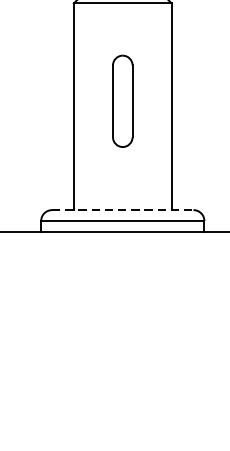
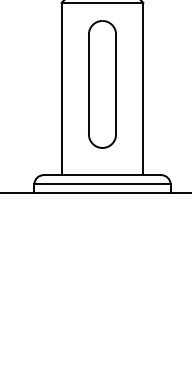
part: (122, 101) -> (102, 84), size x1.67
line: (122, 210) -> (102, 175), dashed -> solid

